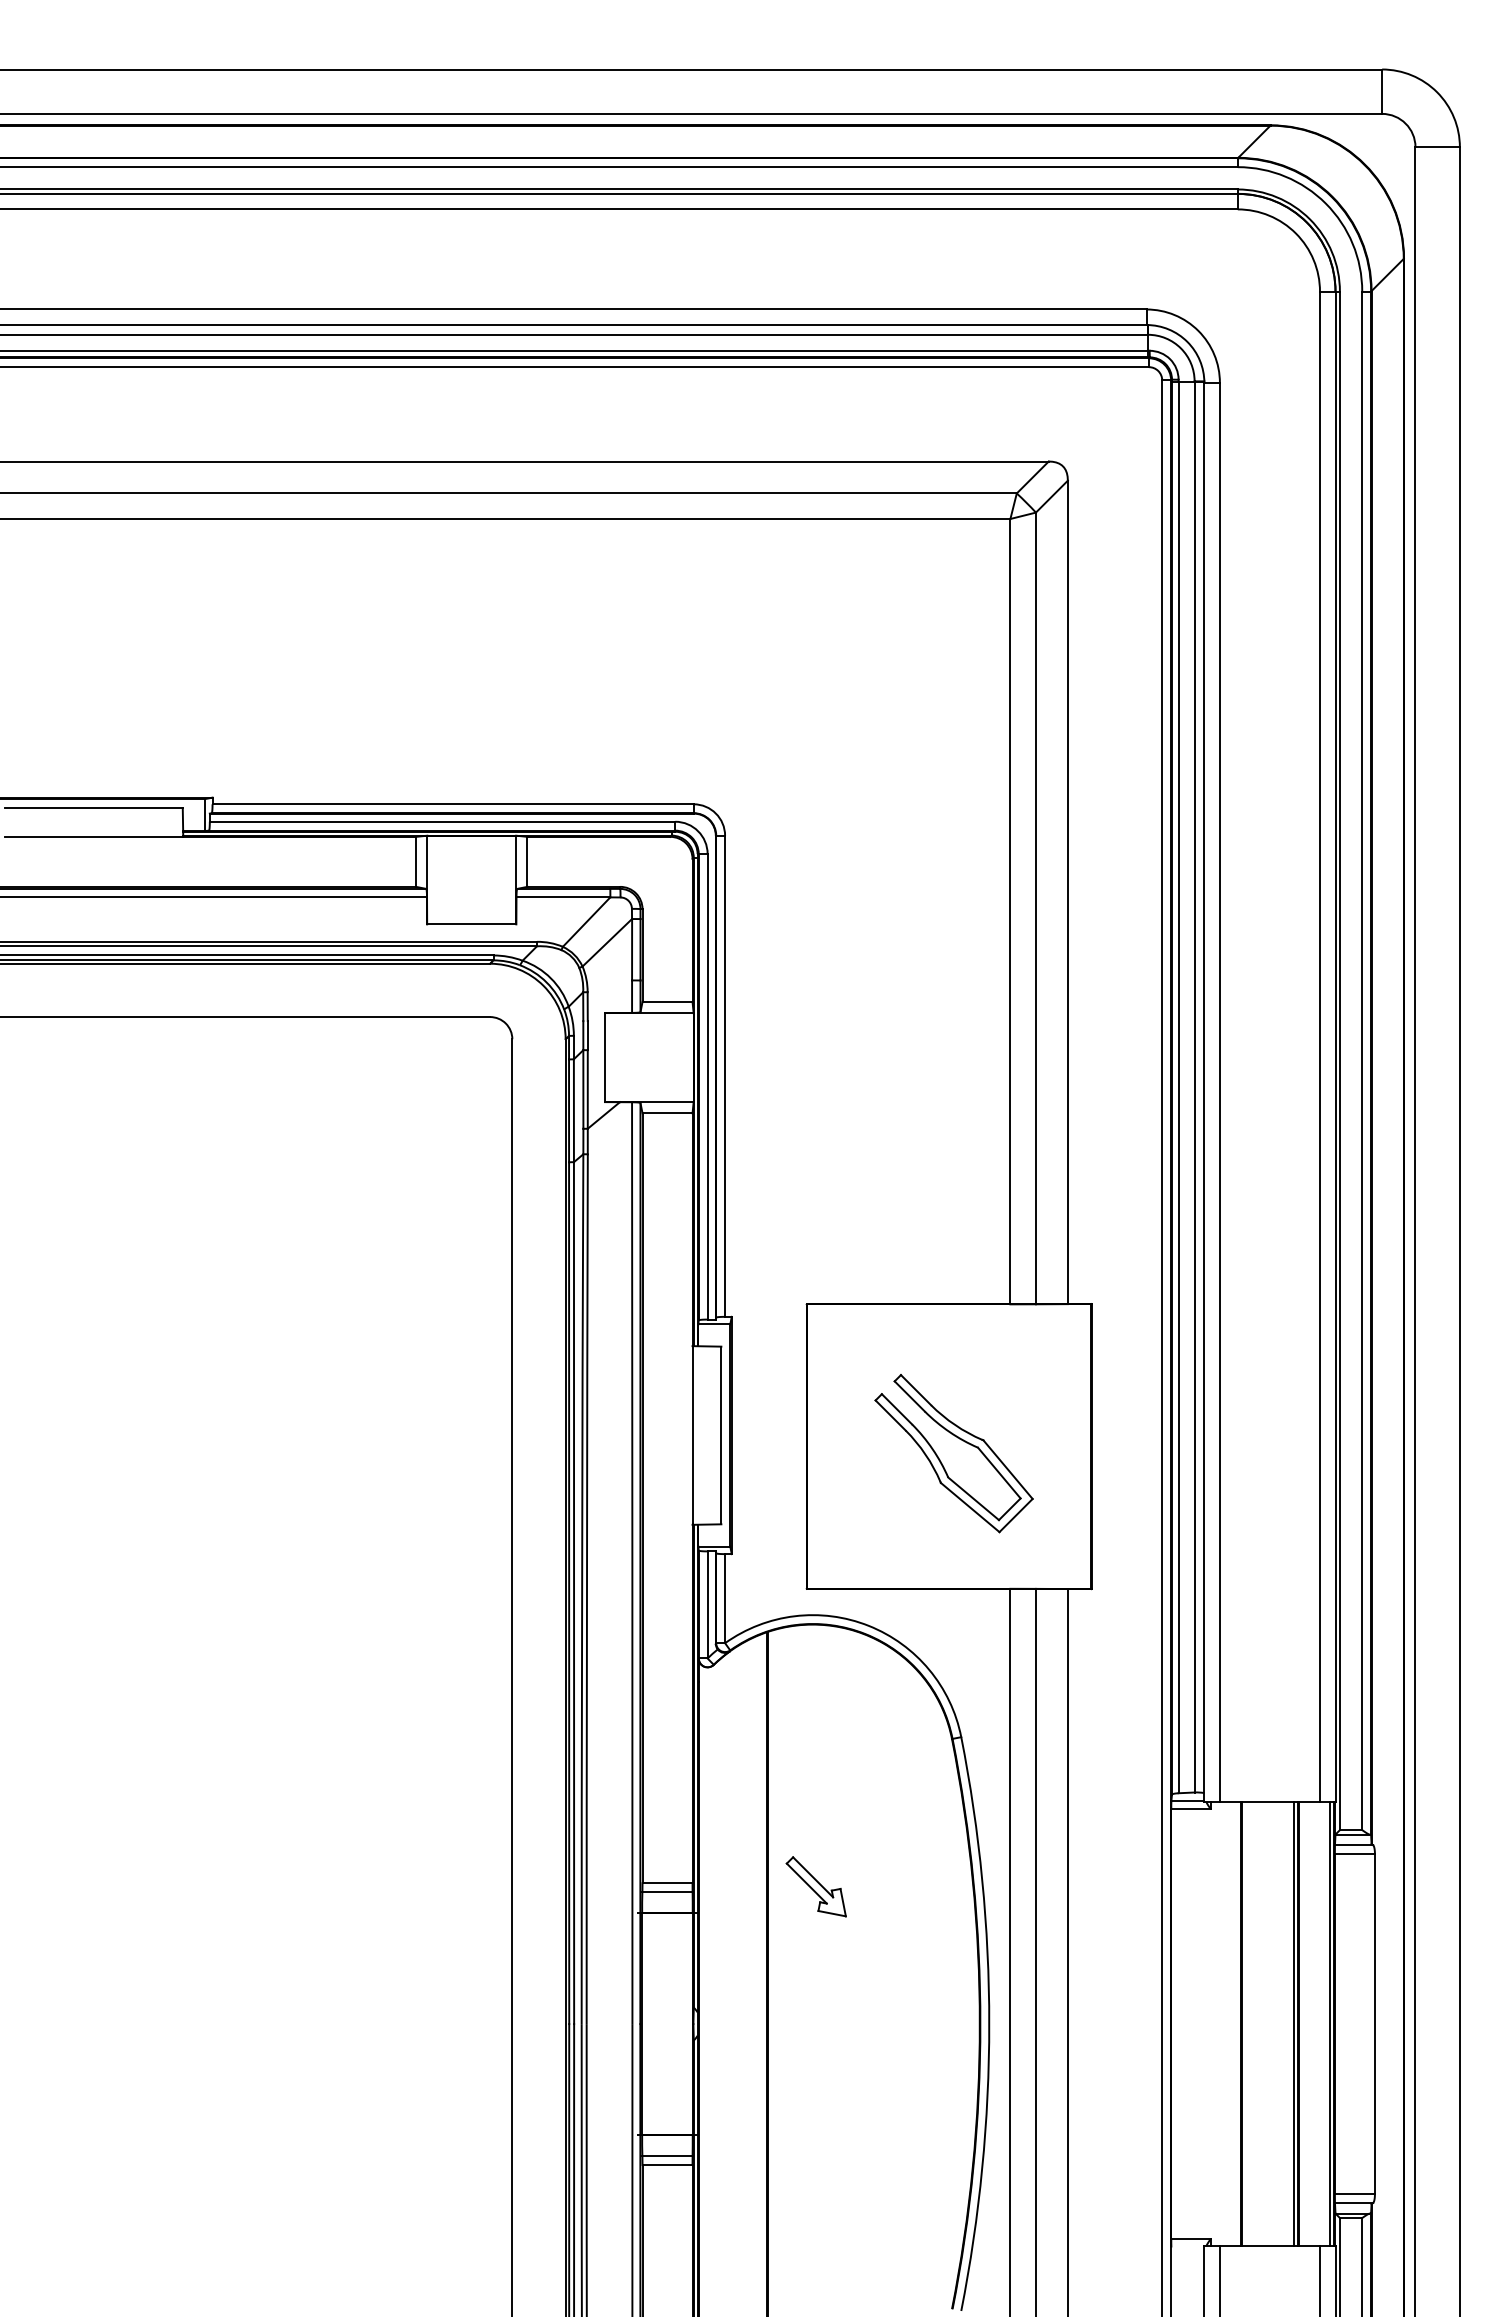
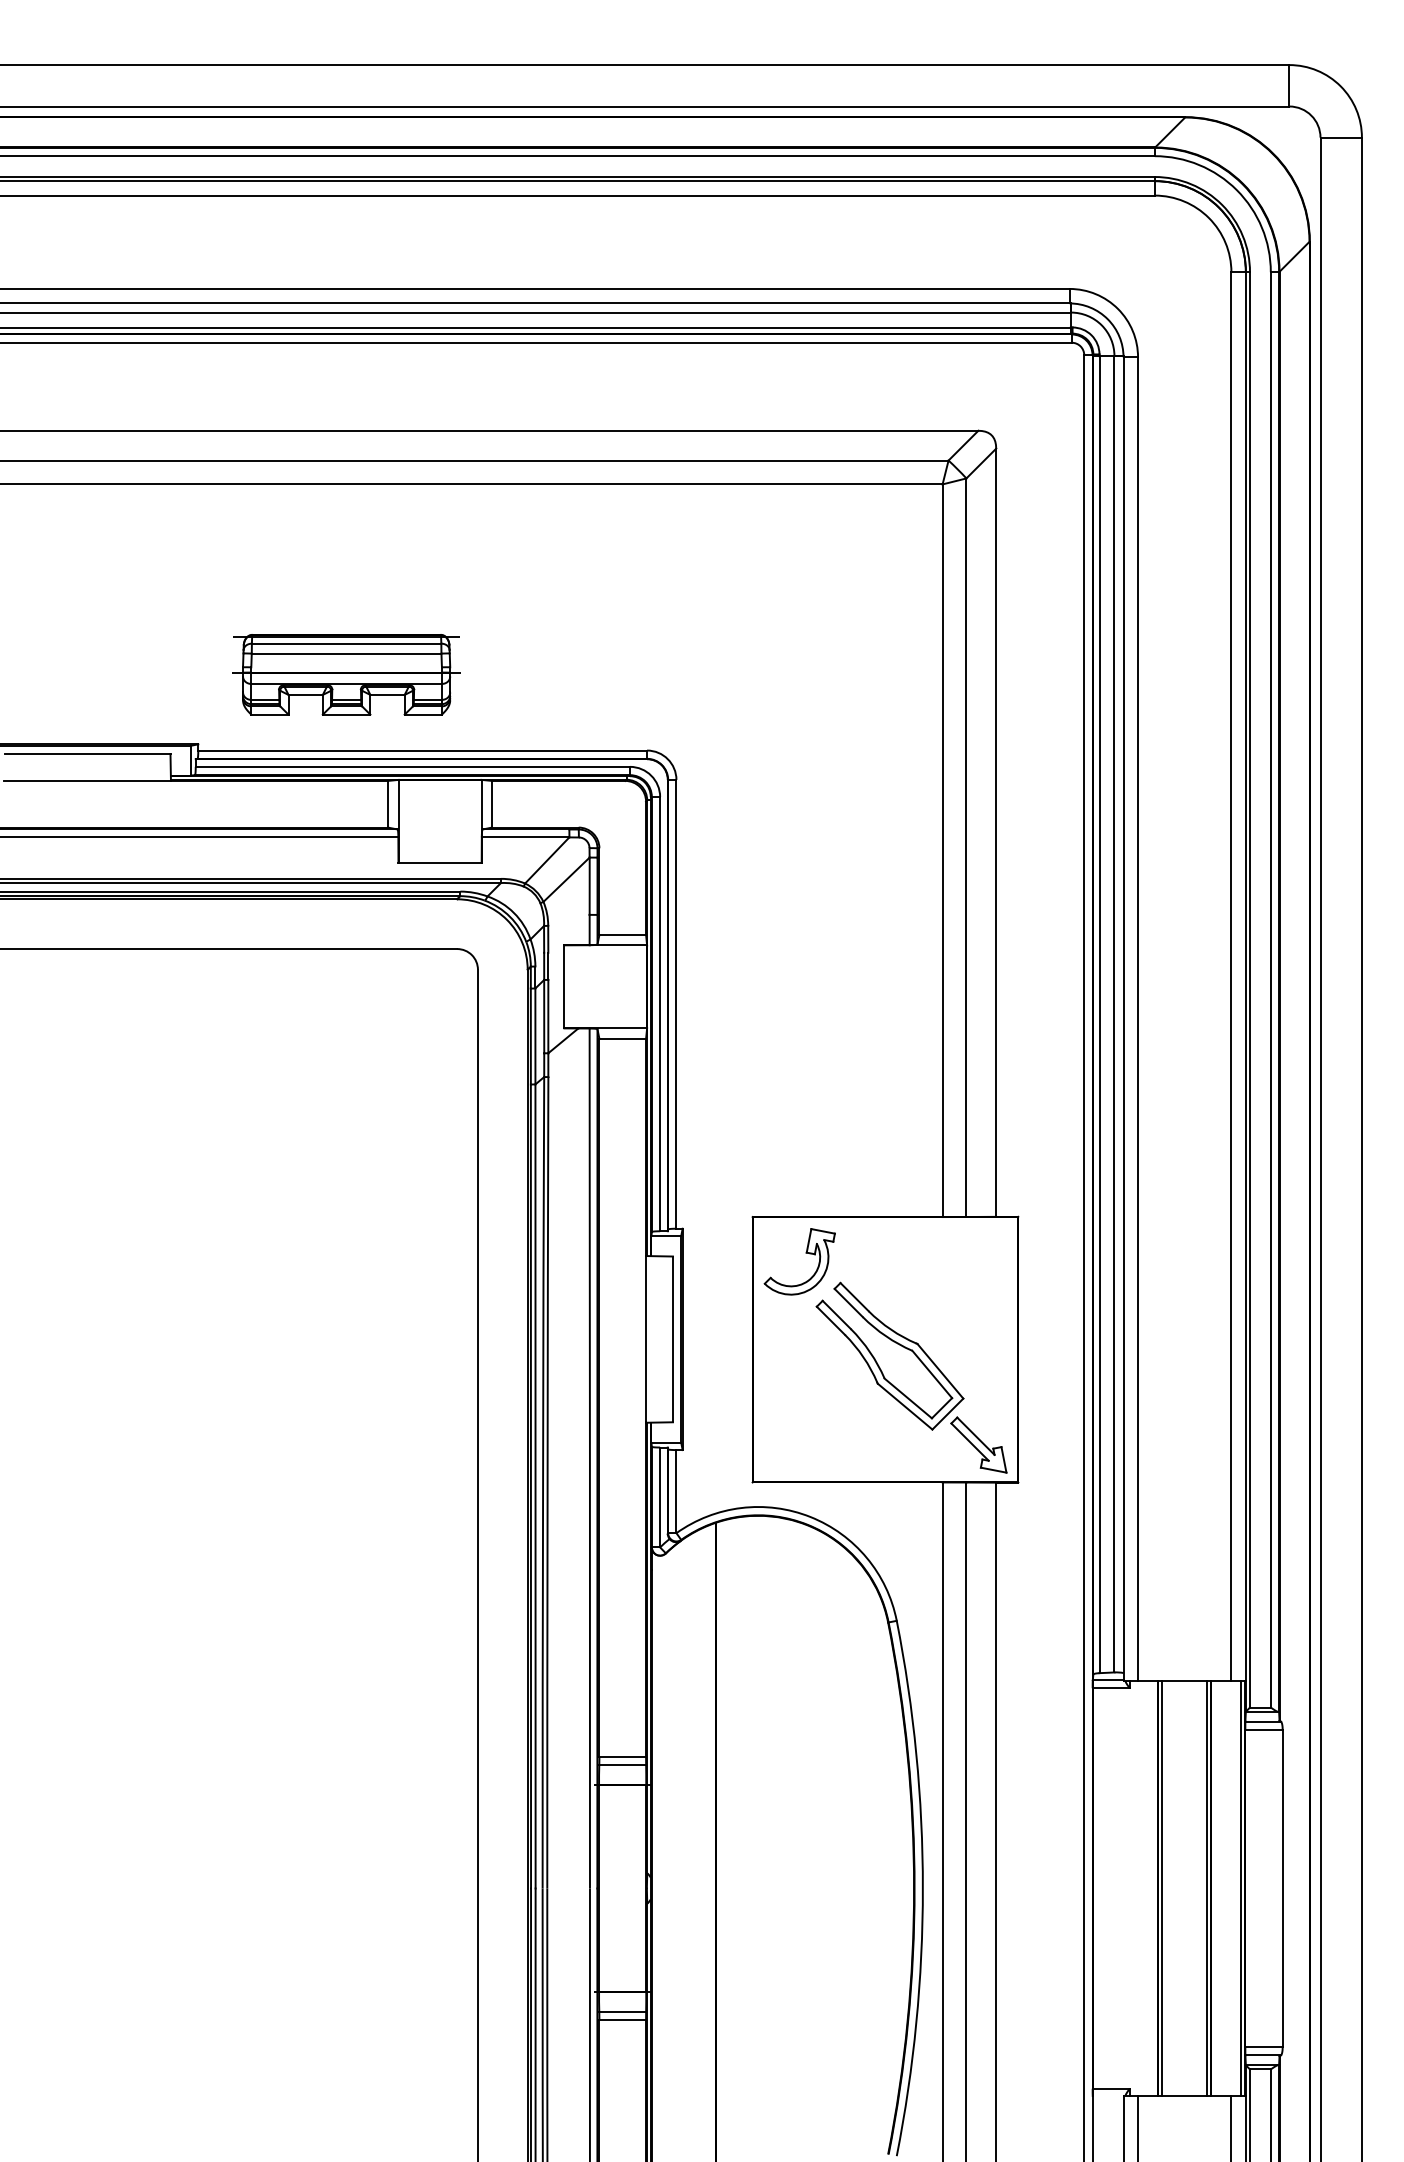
part: (371, 722) -> (346, 674), added
part: (863, 1343) -> (805, 1253), added
part: (815, 1886) -> (978, 1444), moved
line: (1246, 2023) -> (1162, 1887), added

